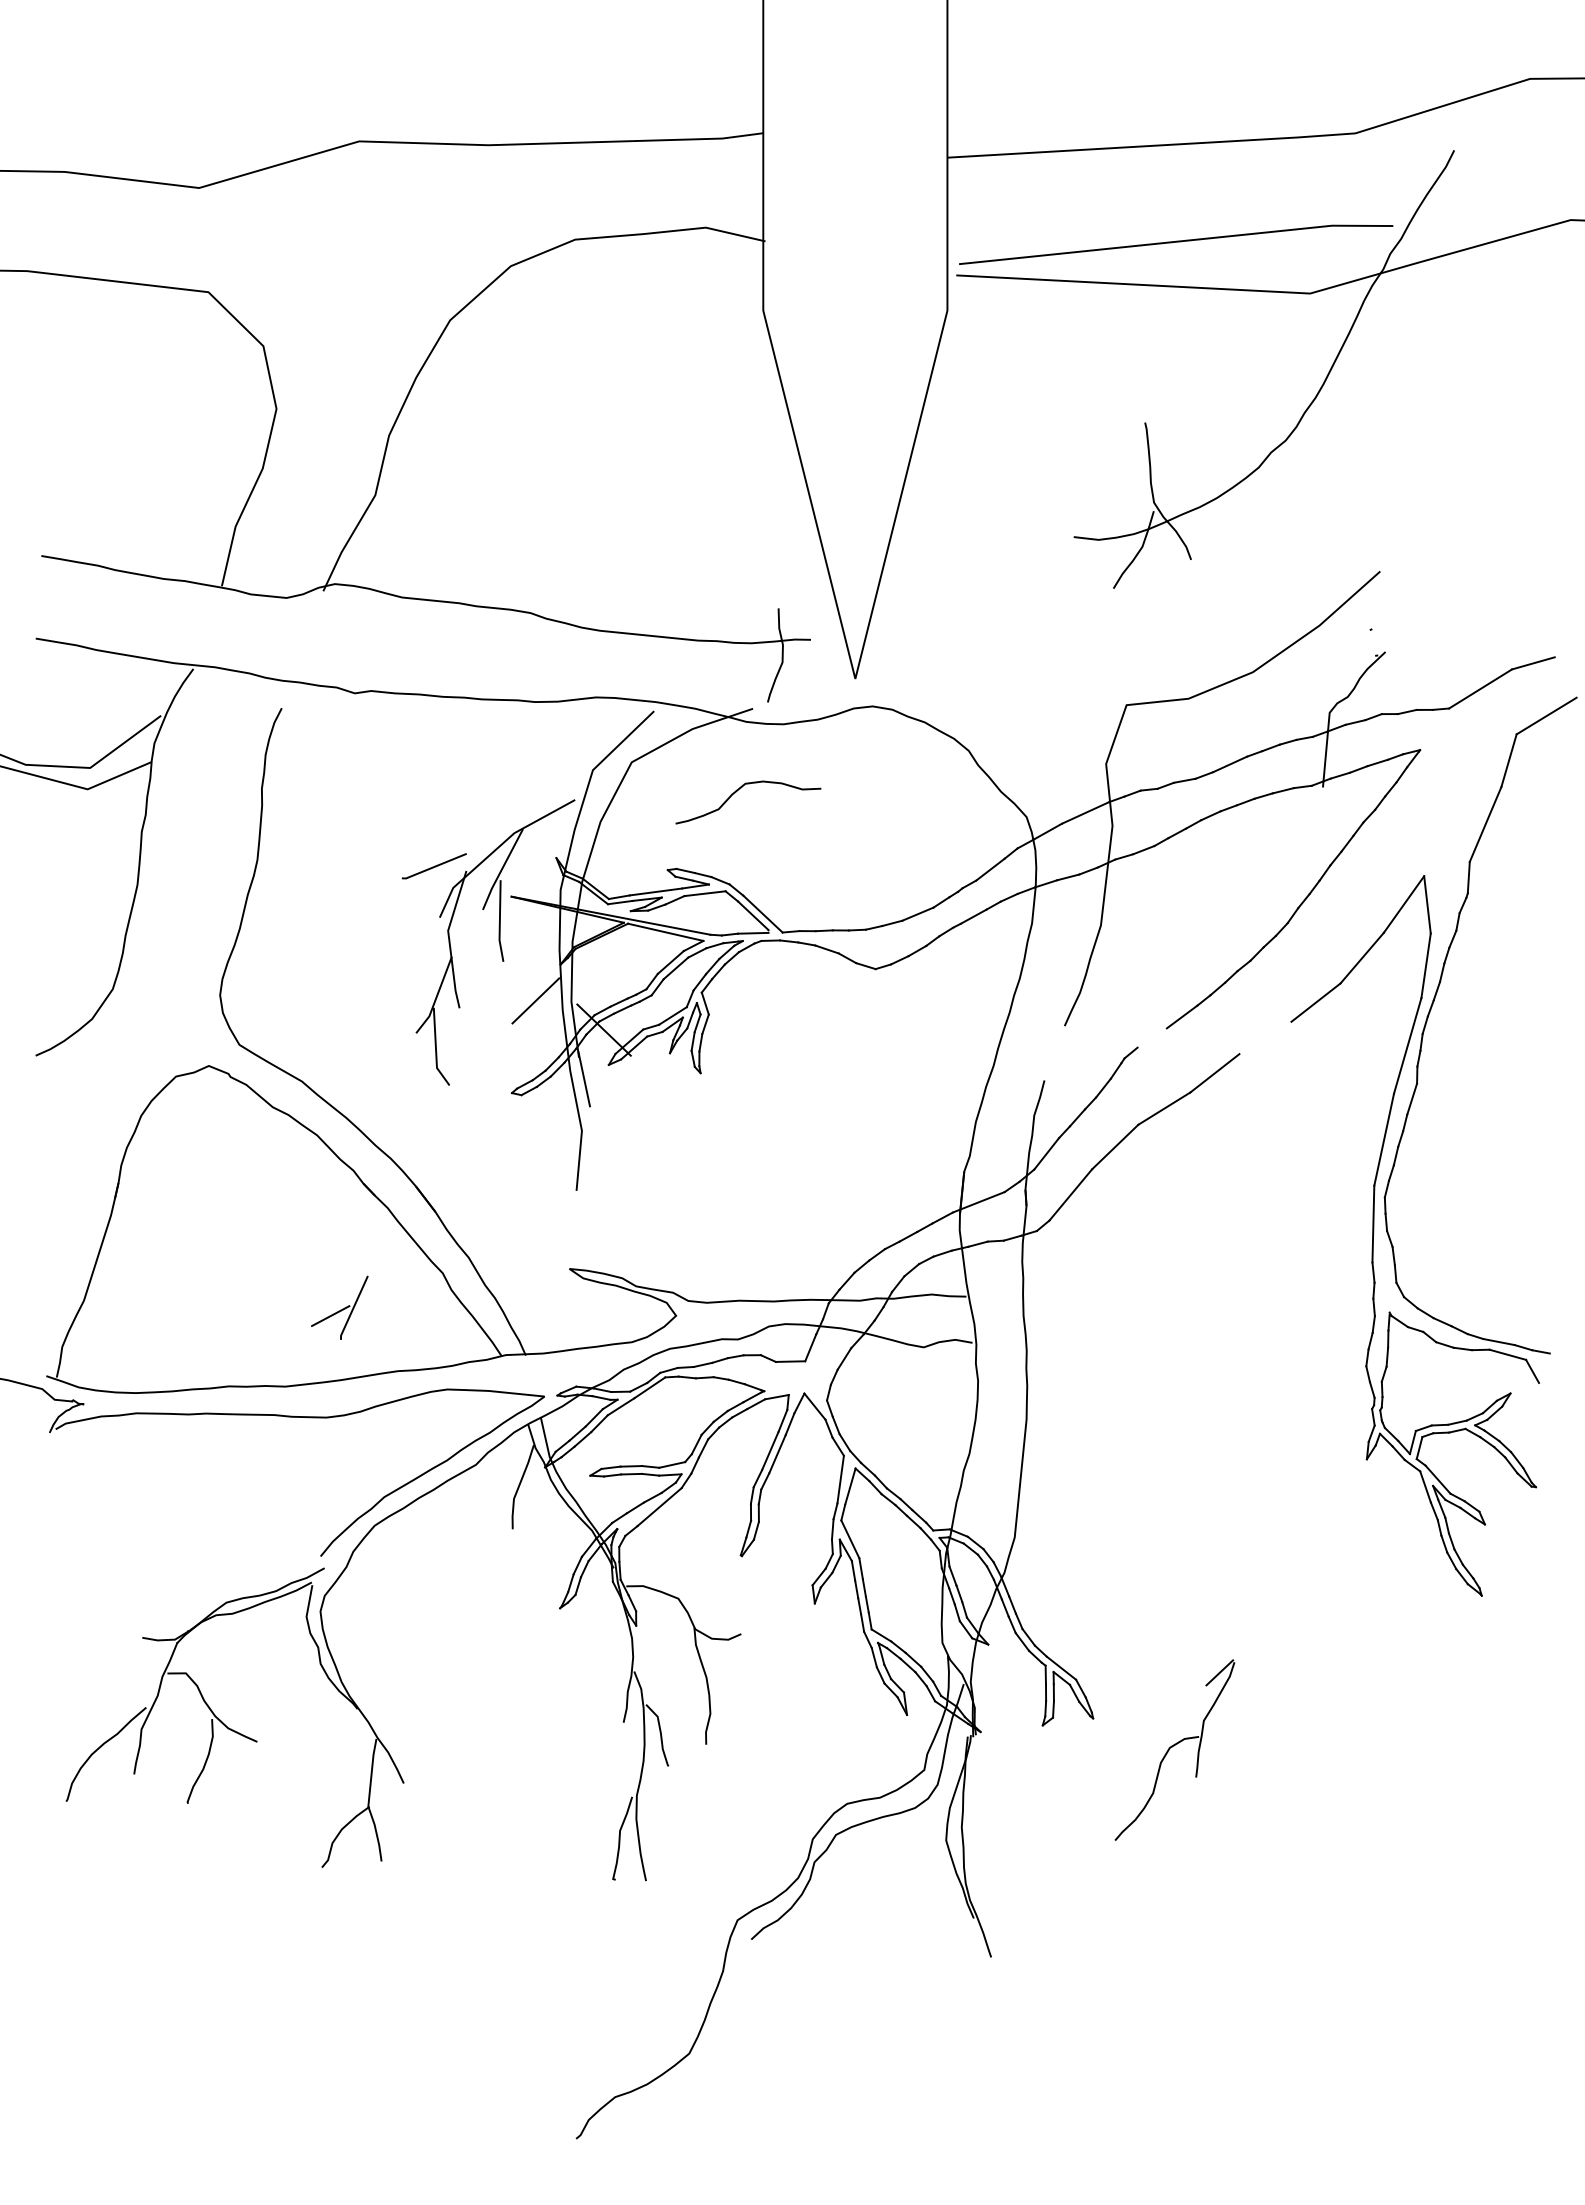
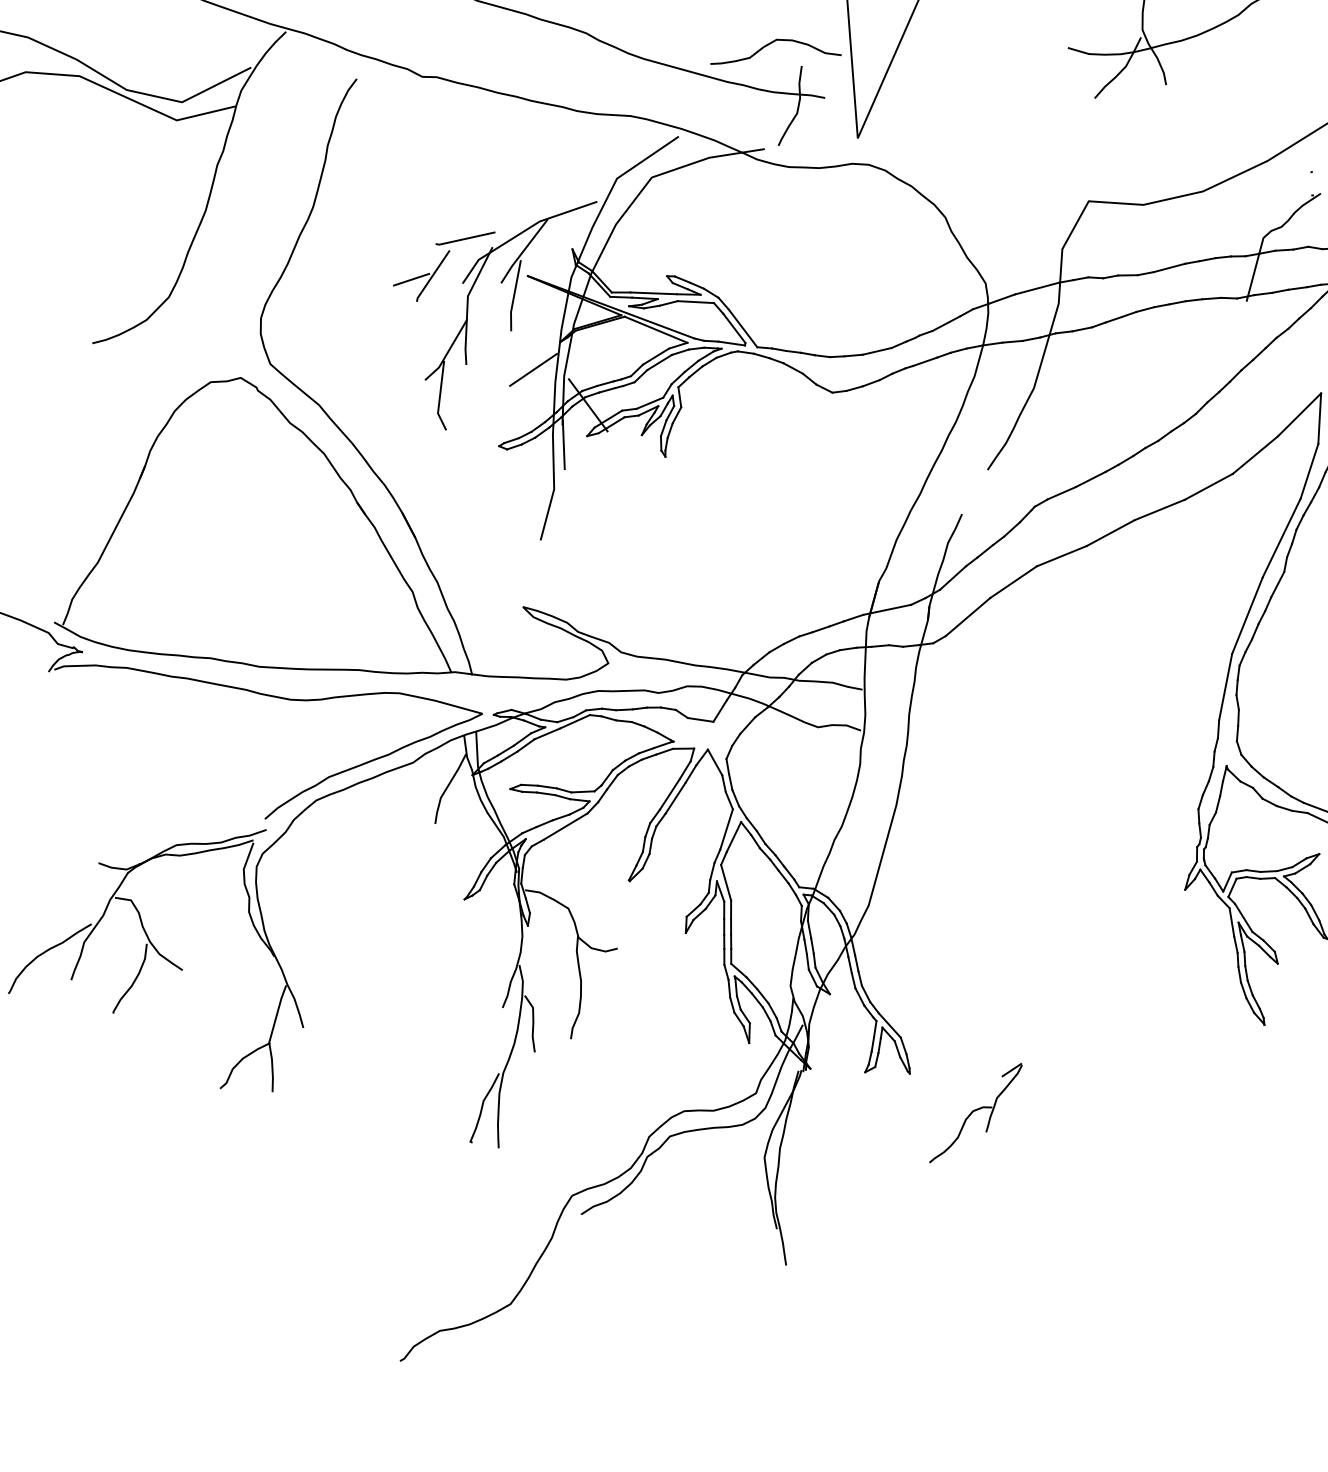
curve: (737, 791) -> (768, 45), moved
line: (1151, 1037) -> (1061, 492), added
line: (1265, 1037) -> (1159, 509), added
part: (339, 1307) -> (420, 273), moved
part: (1174, 1749) -> (975, 1112), size x0.71

